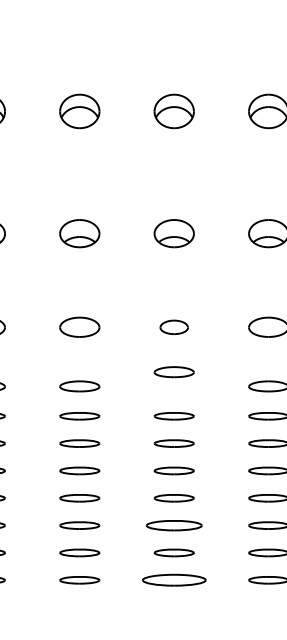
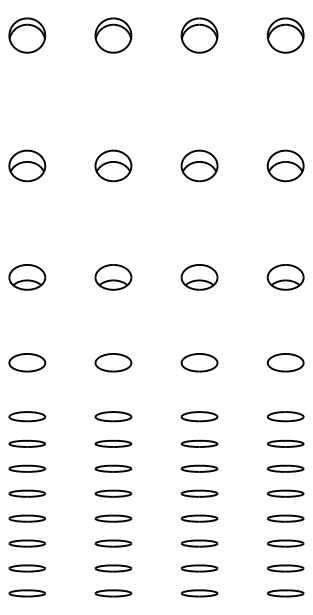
part: (174, 327) -> (199, 362), size x1.43
part: (174, 371) -> (199, 416), moved
part: (174, 525) -> (199, 543), size x0.71
part: (174, 580) -> (199, 593), size x0.62

